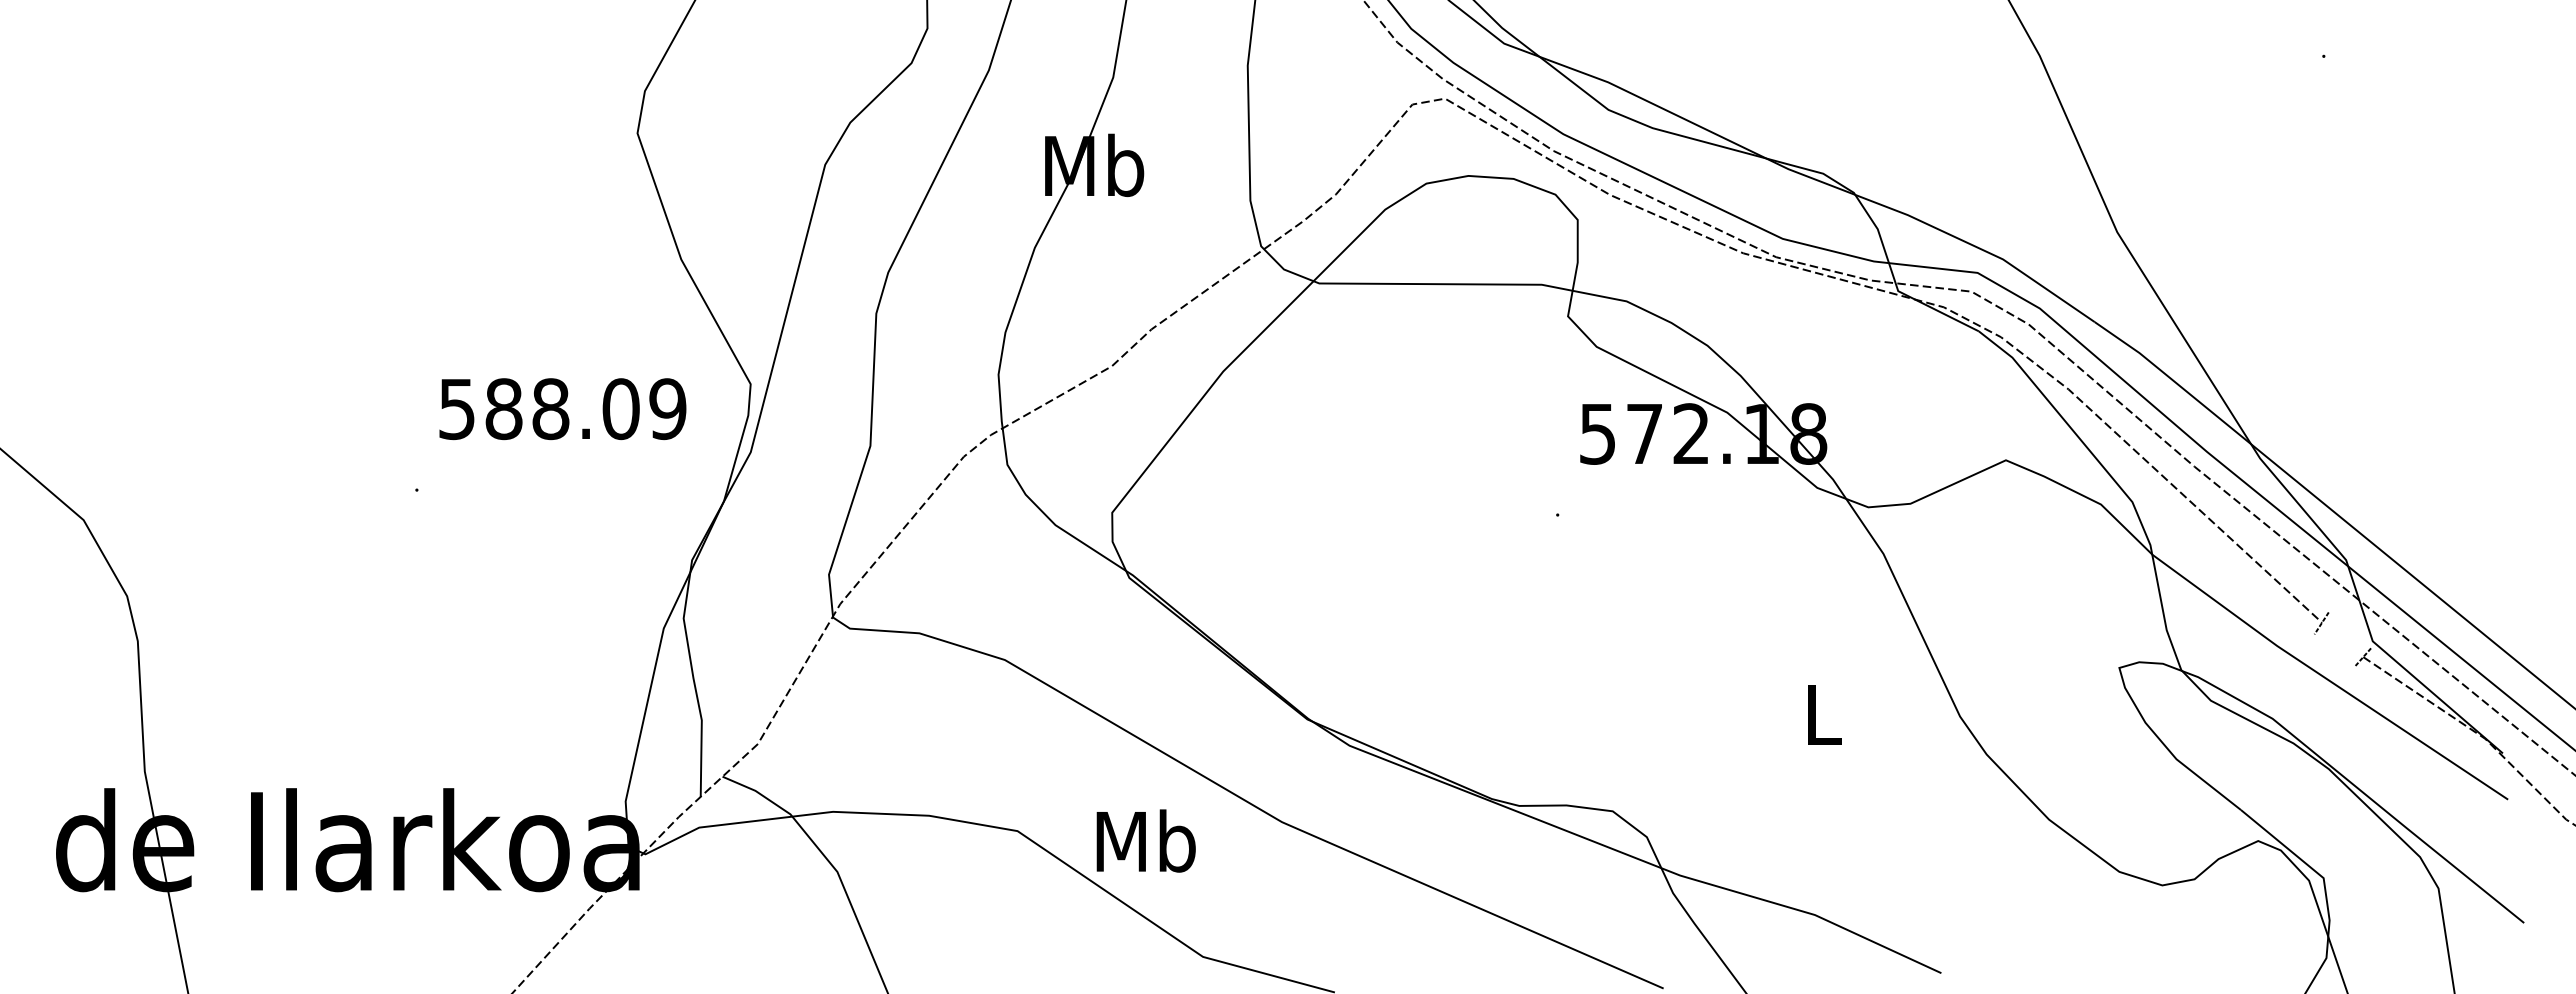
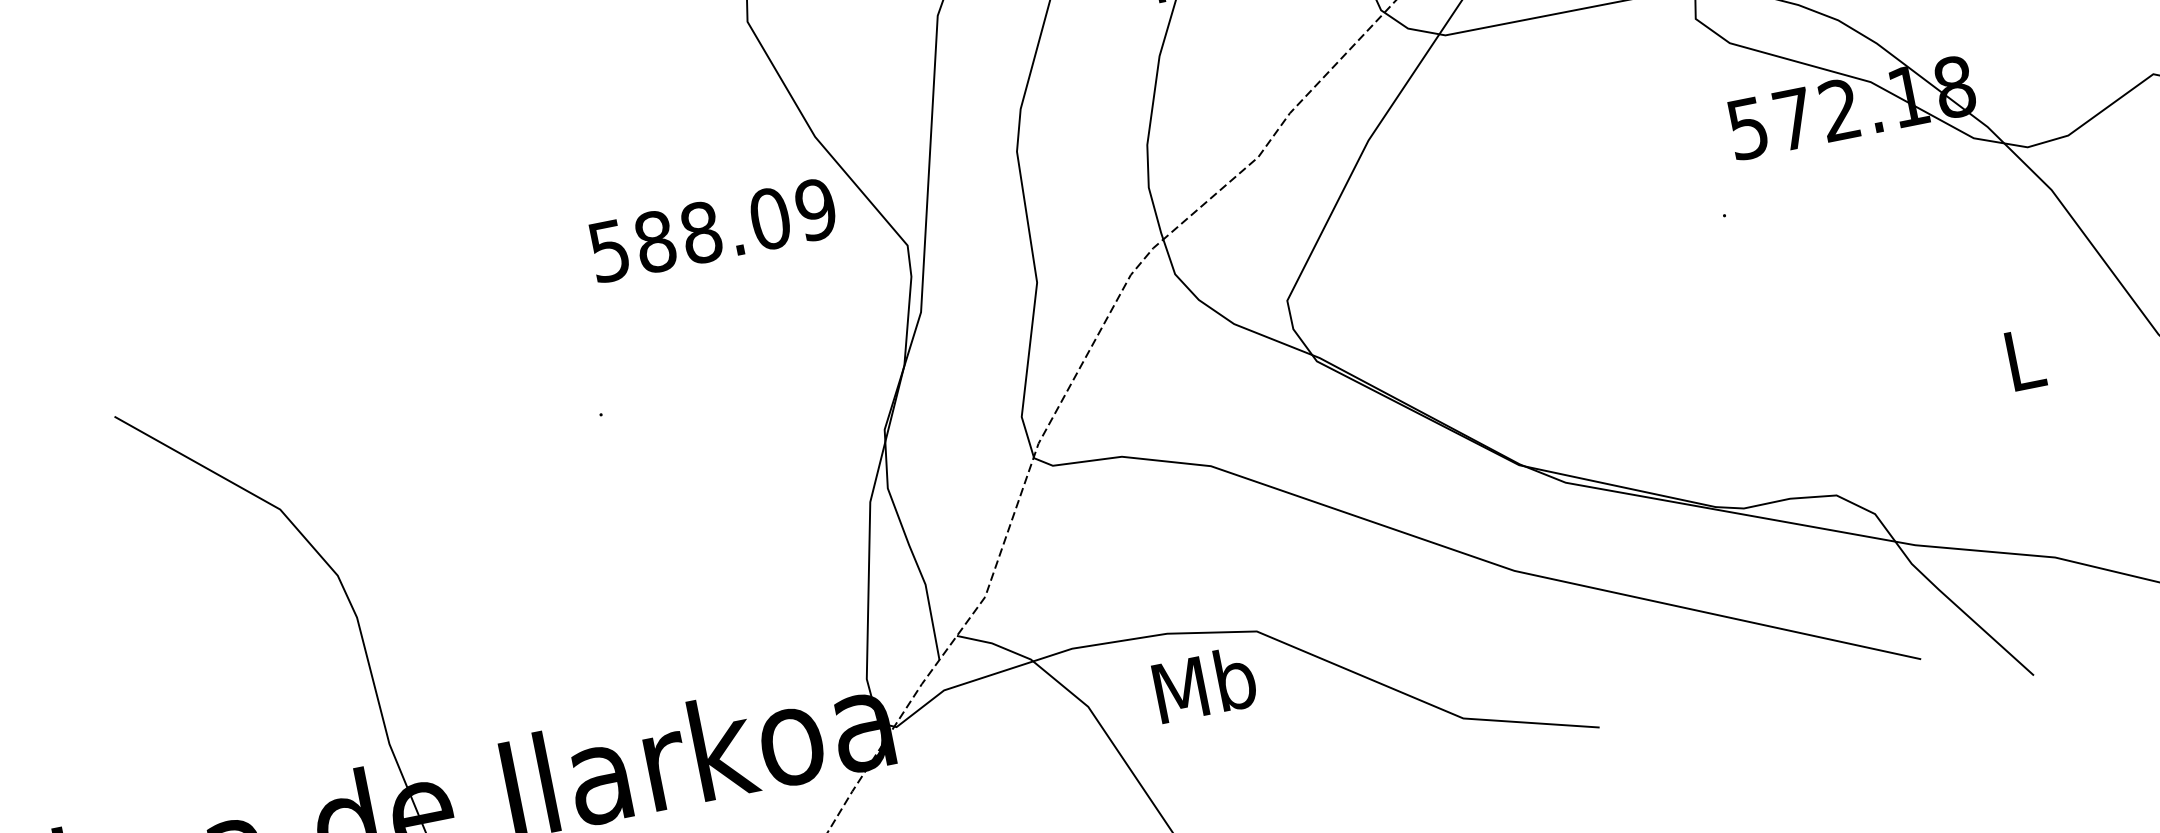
text: (562, 409) -> (712, 230), moved
text: (1145, 840) -> (1204, 684), moved

